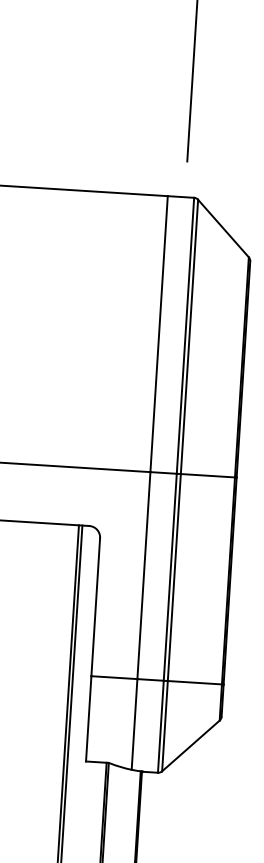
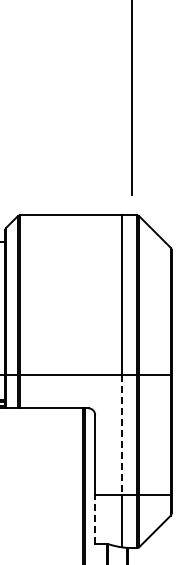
line: (143, 574) -> (121, 434), solid -> dashed
line: (89, 718) -> (95, 519), solid -> dashed

